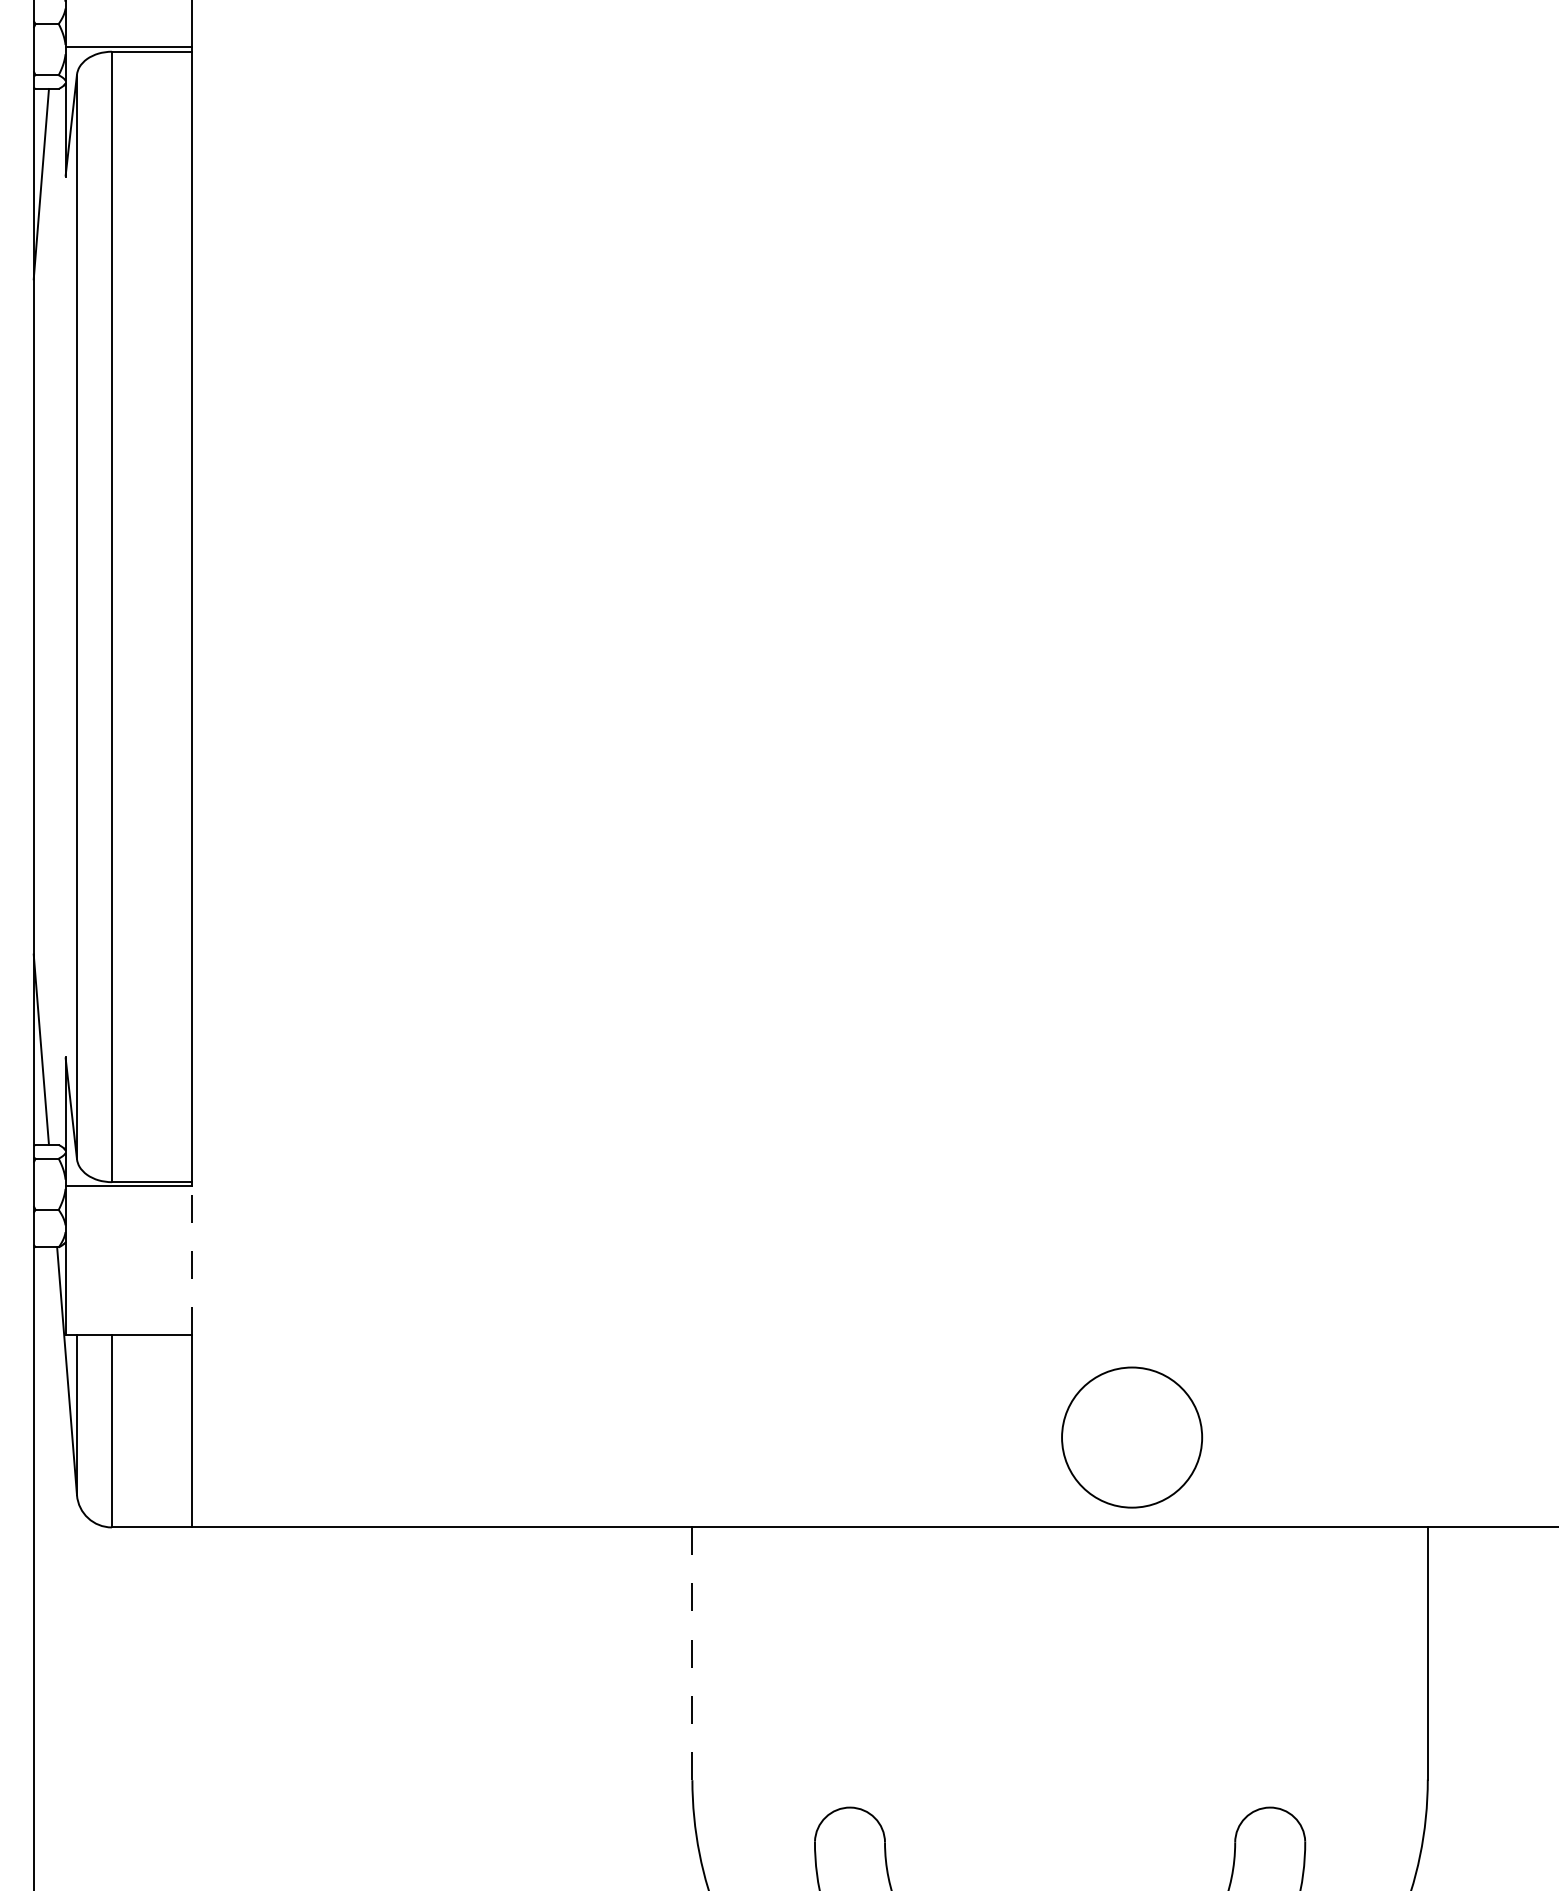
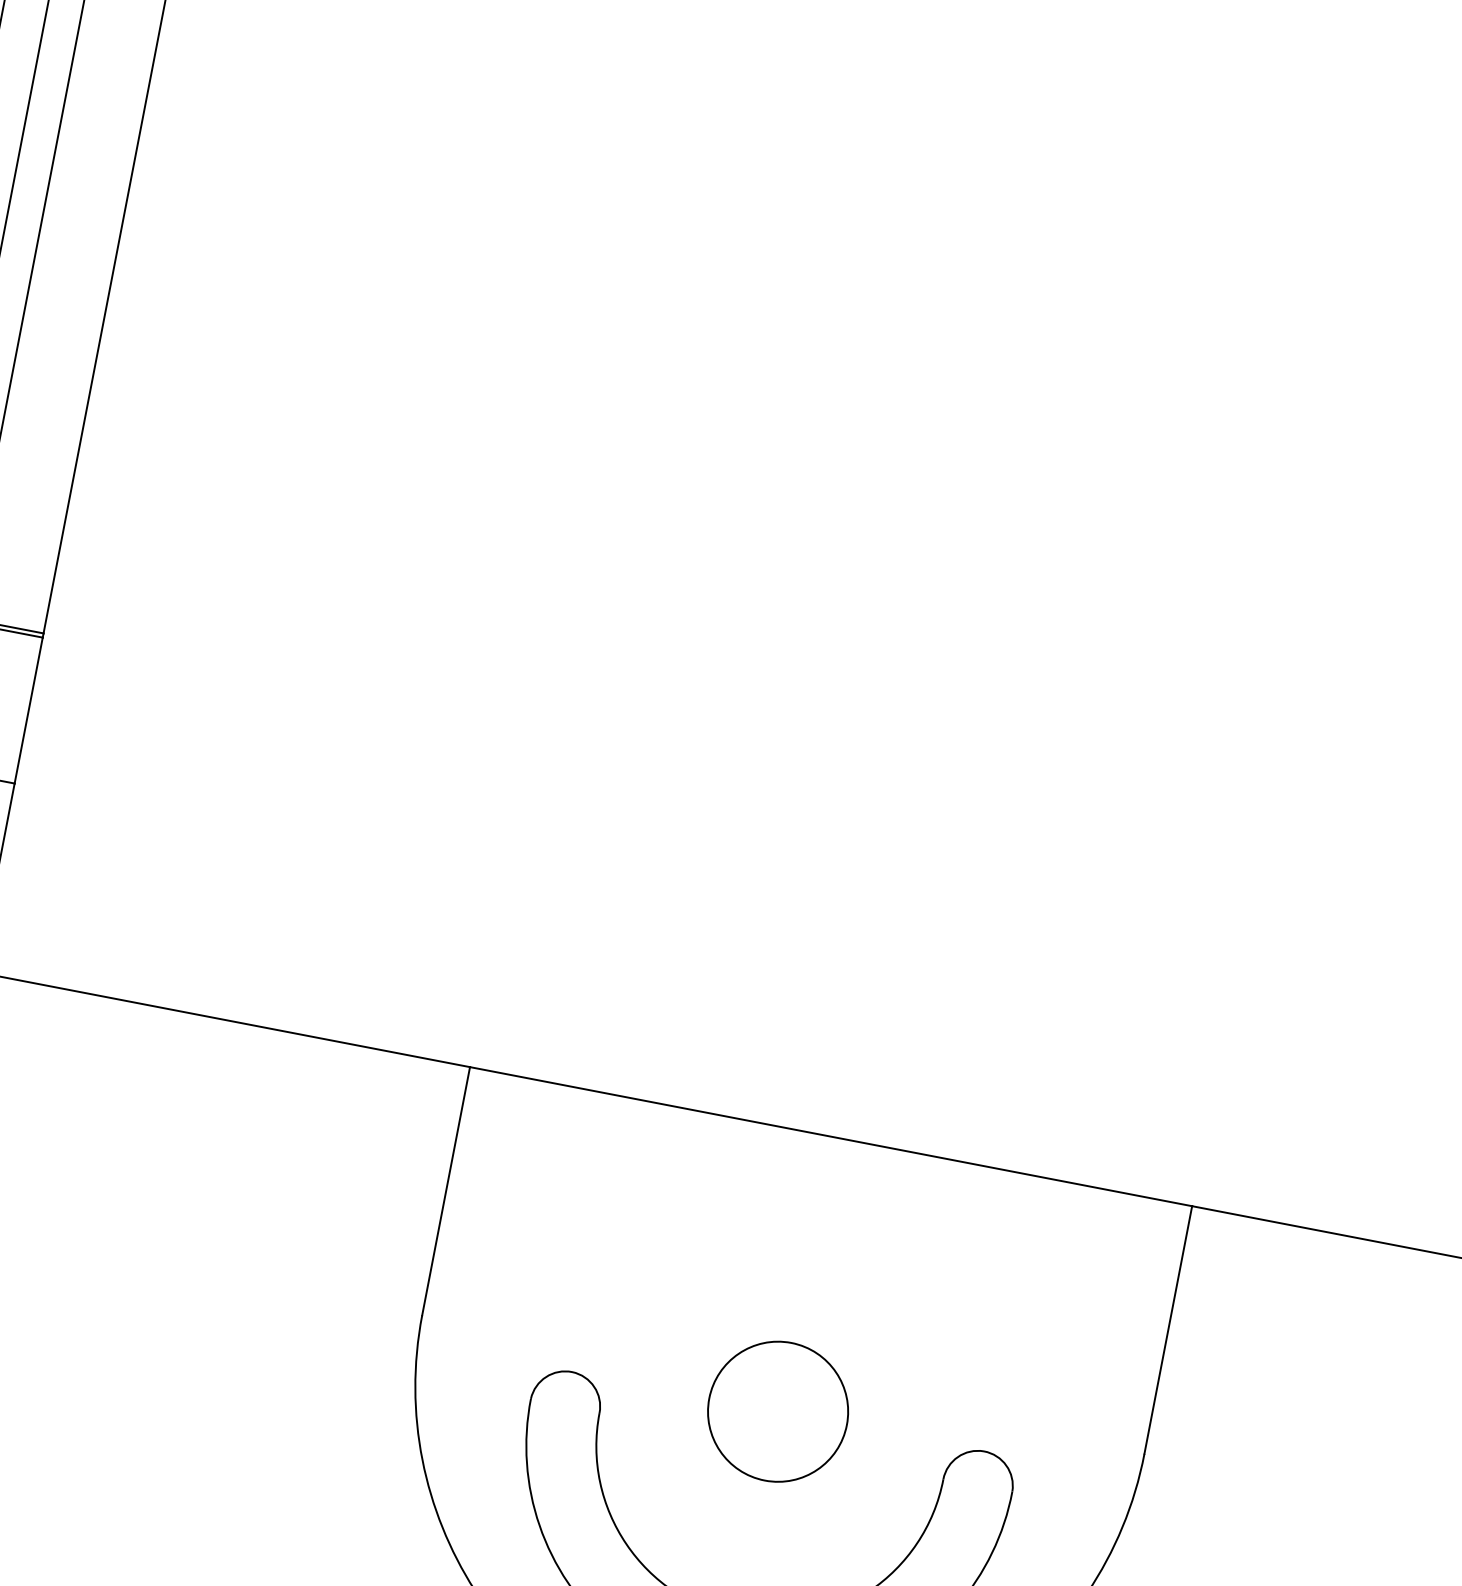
line: (191, 1260) -> (28, 710), dashed -> solid
circle: (1132, 1437) -> (778, 1411), moved
line: (692, 1654) -> (446, 1191), dashed -> solid

